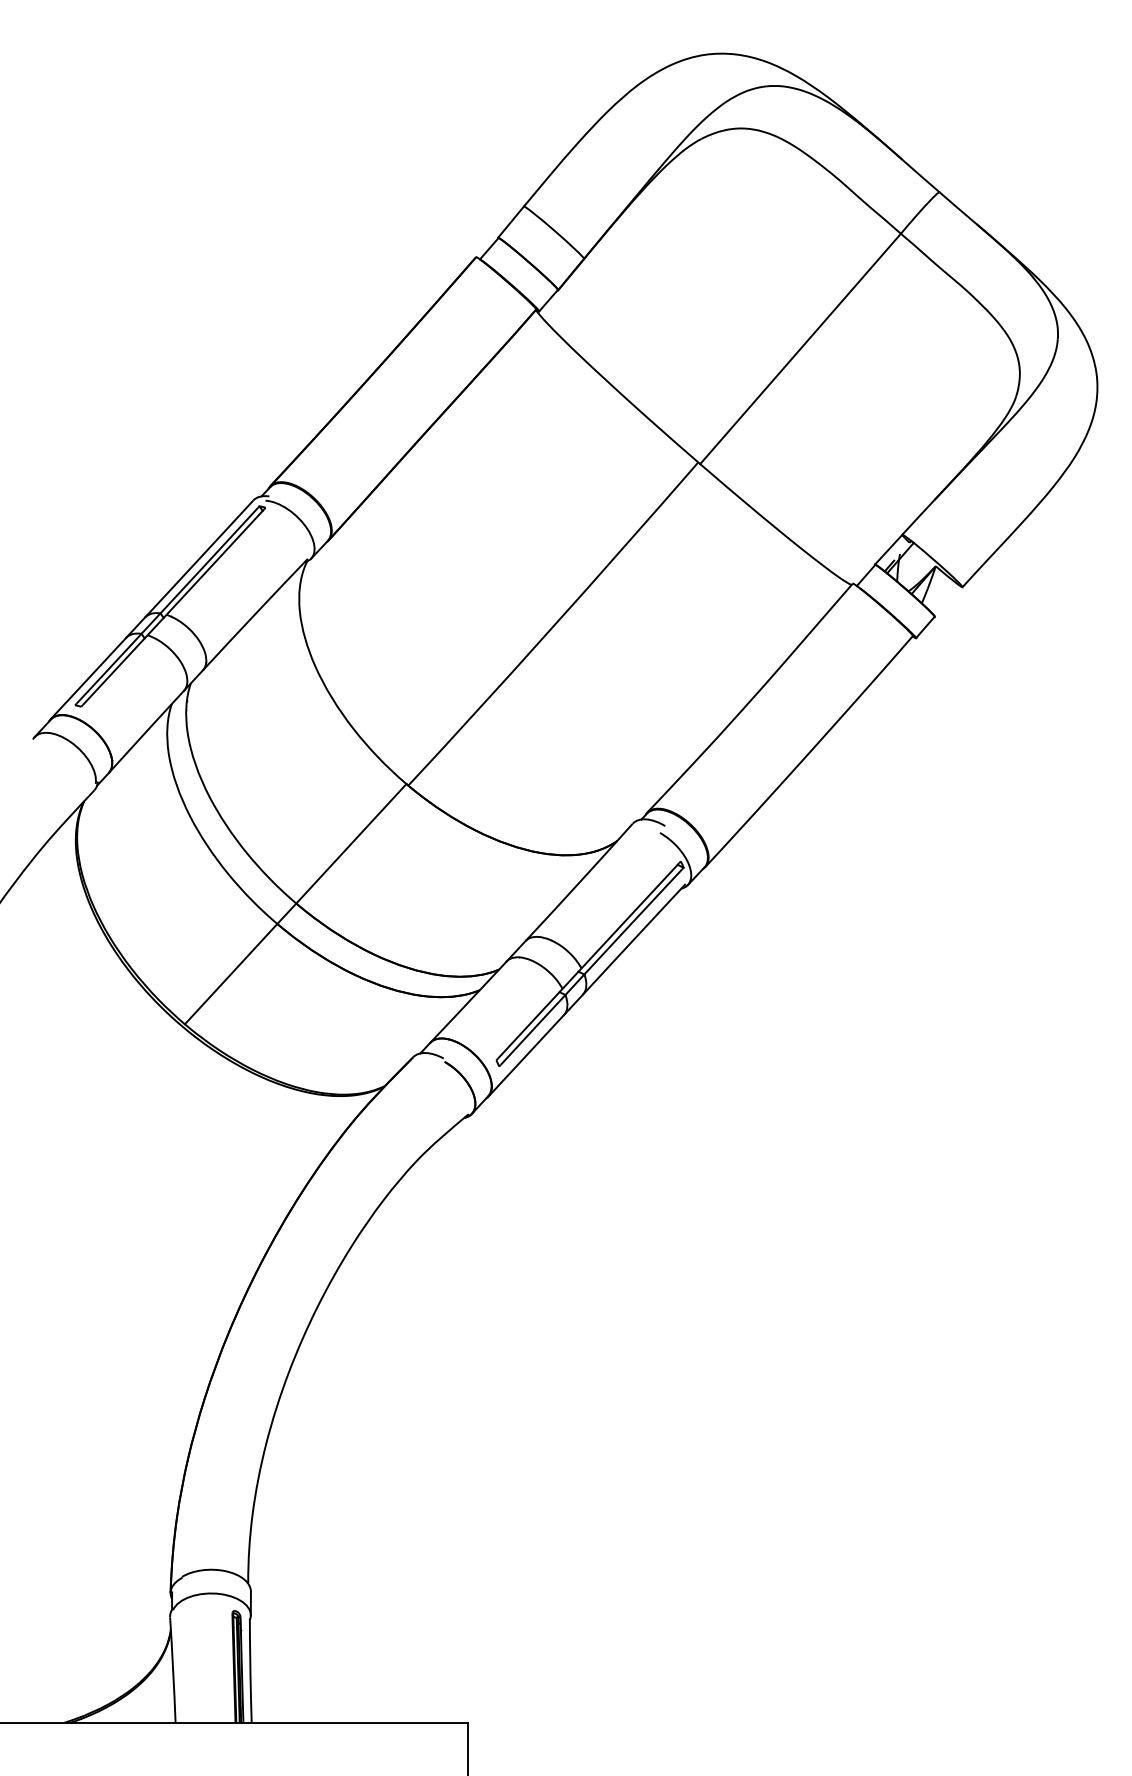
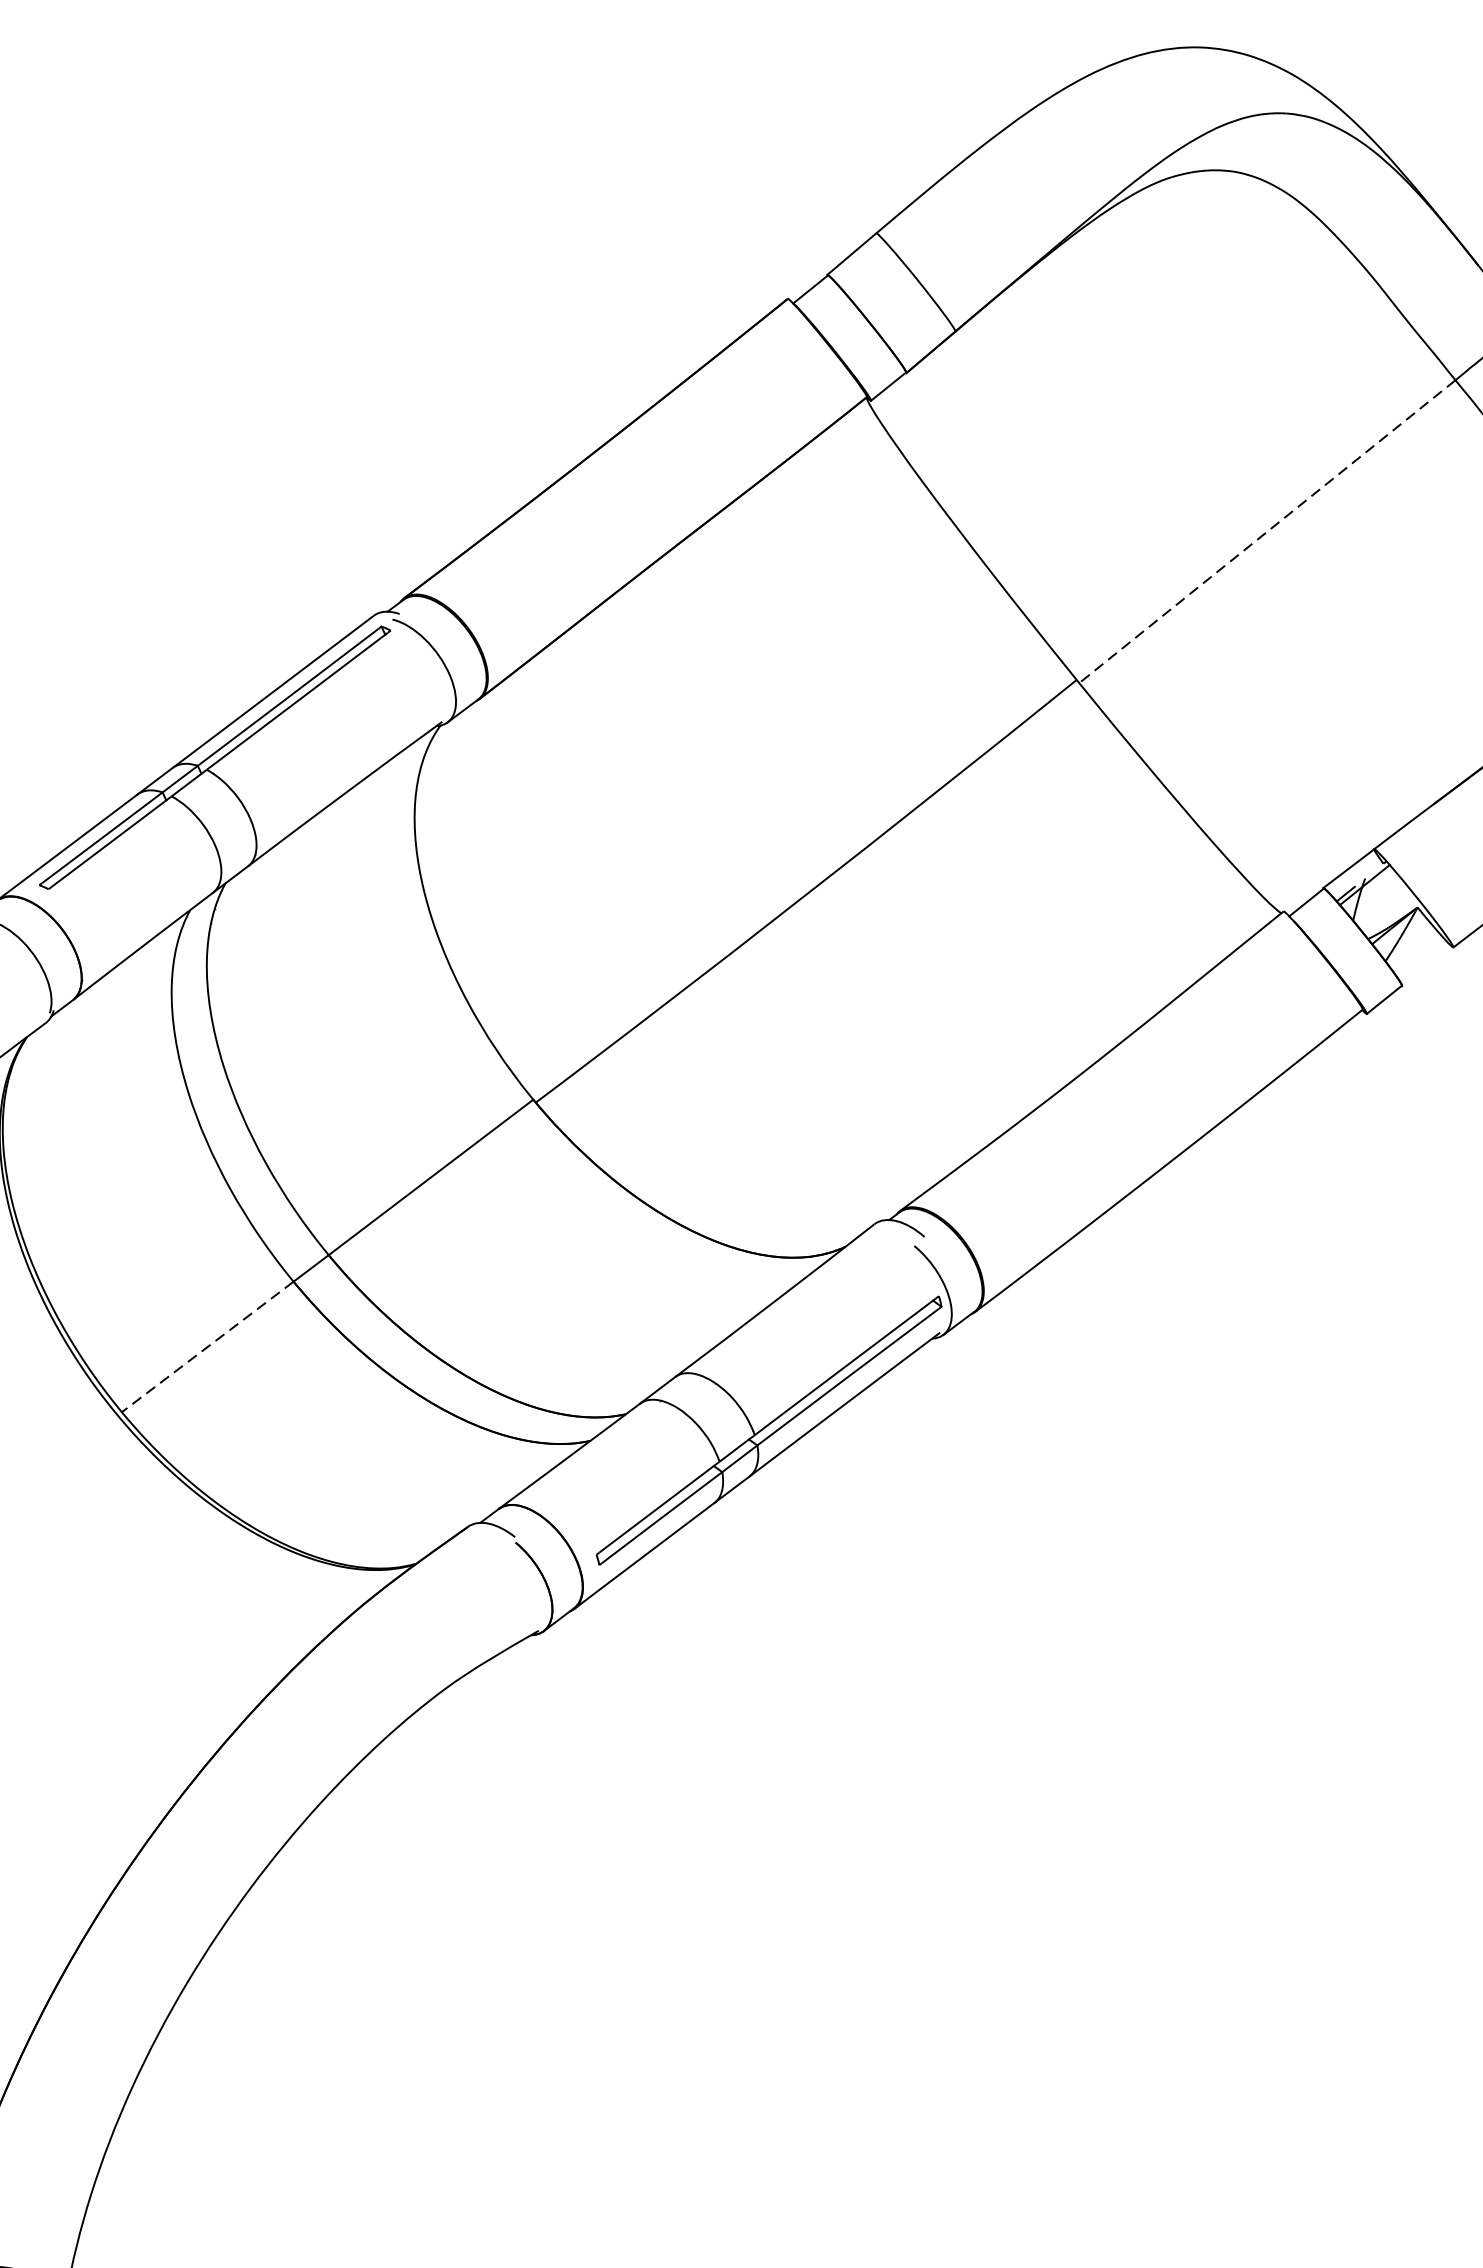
line: (800, 348) -> (1267, 530), solid -> dashed
line: (230, 974) -> (206, 1347), solid -> dashed

